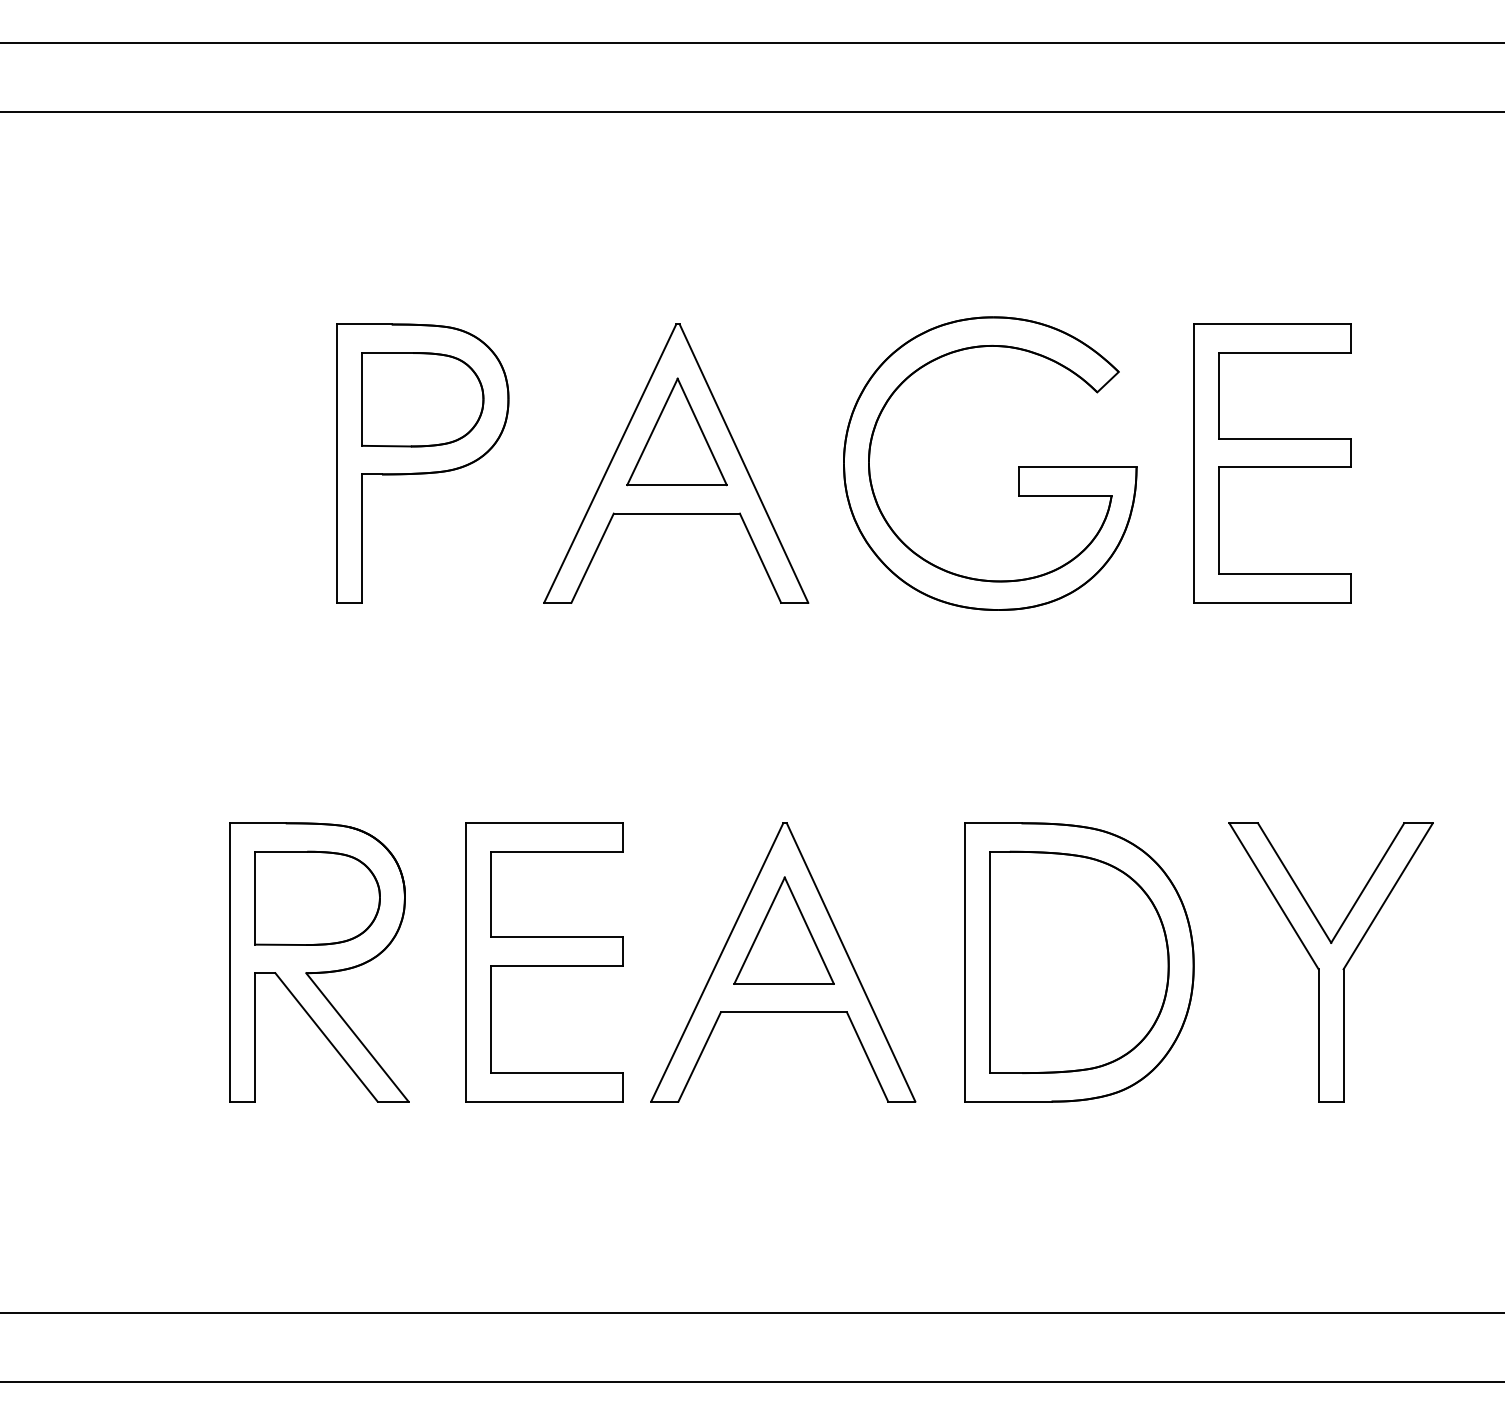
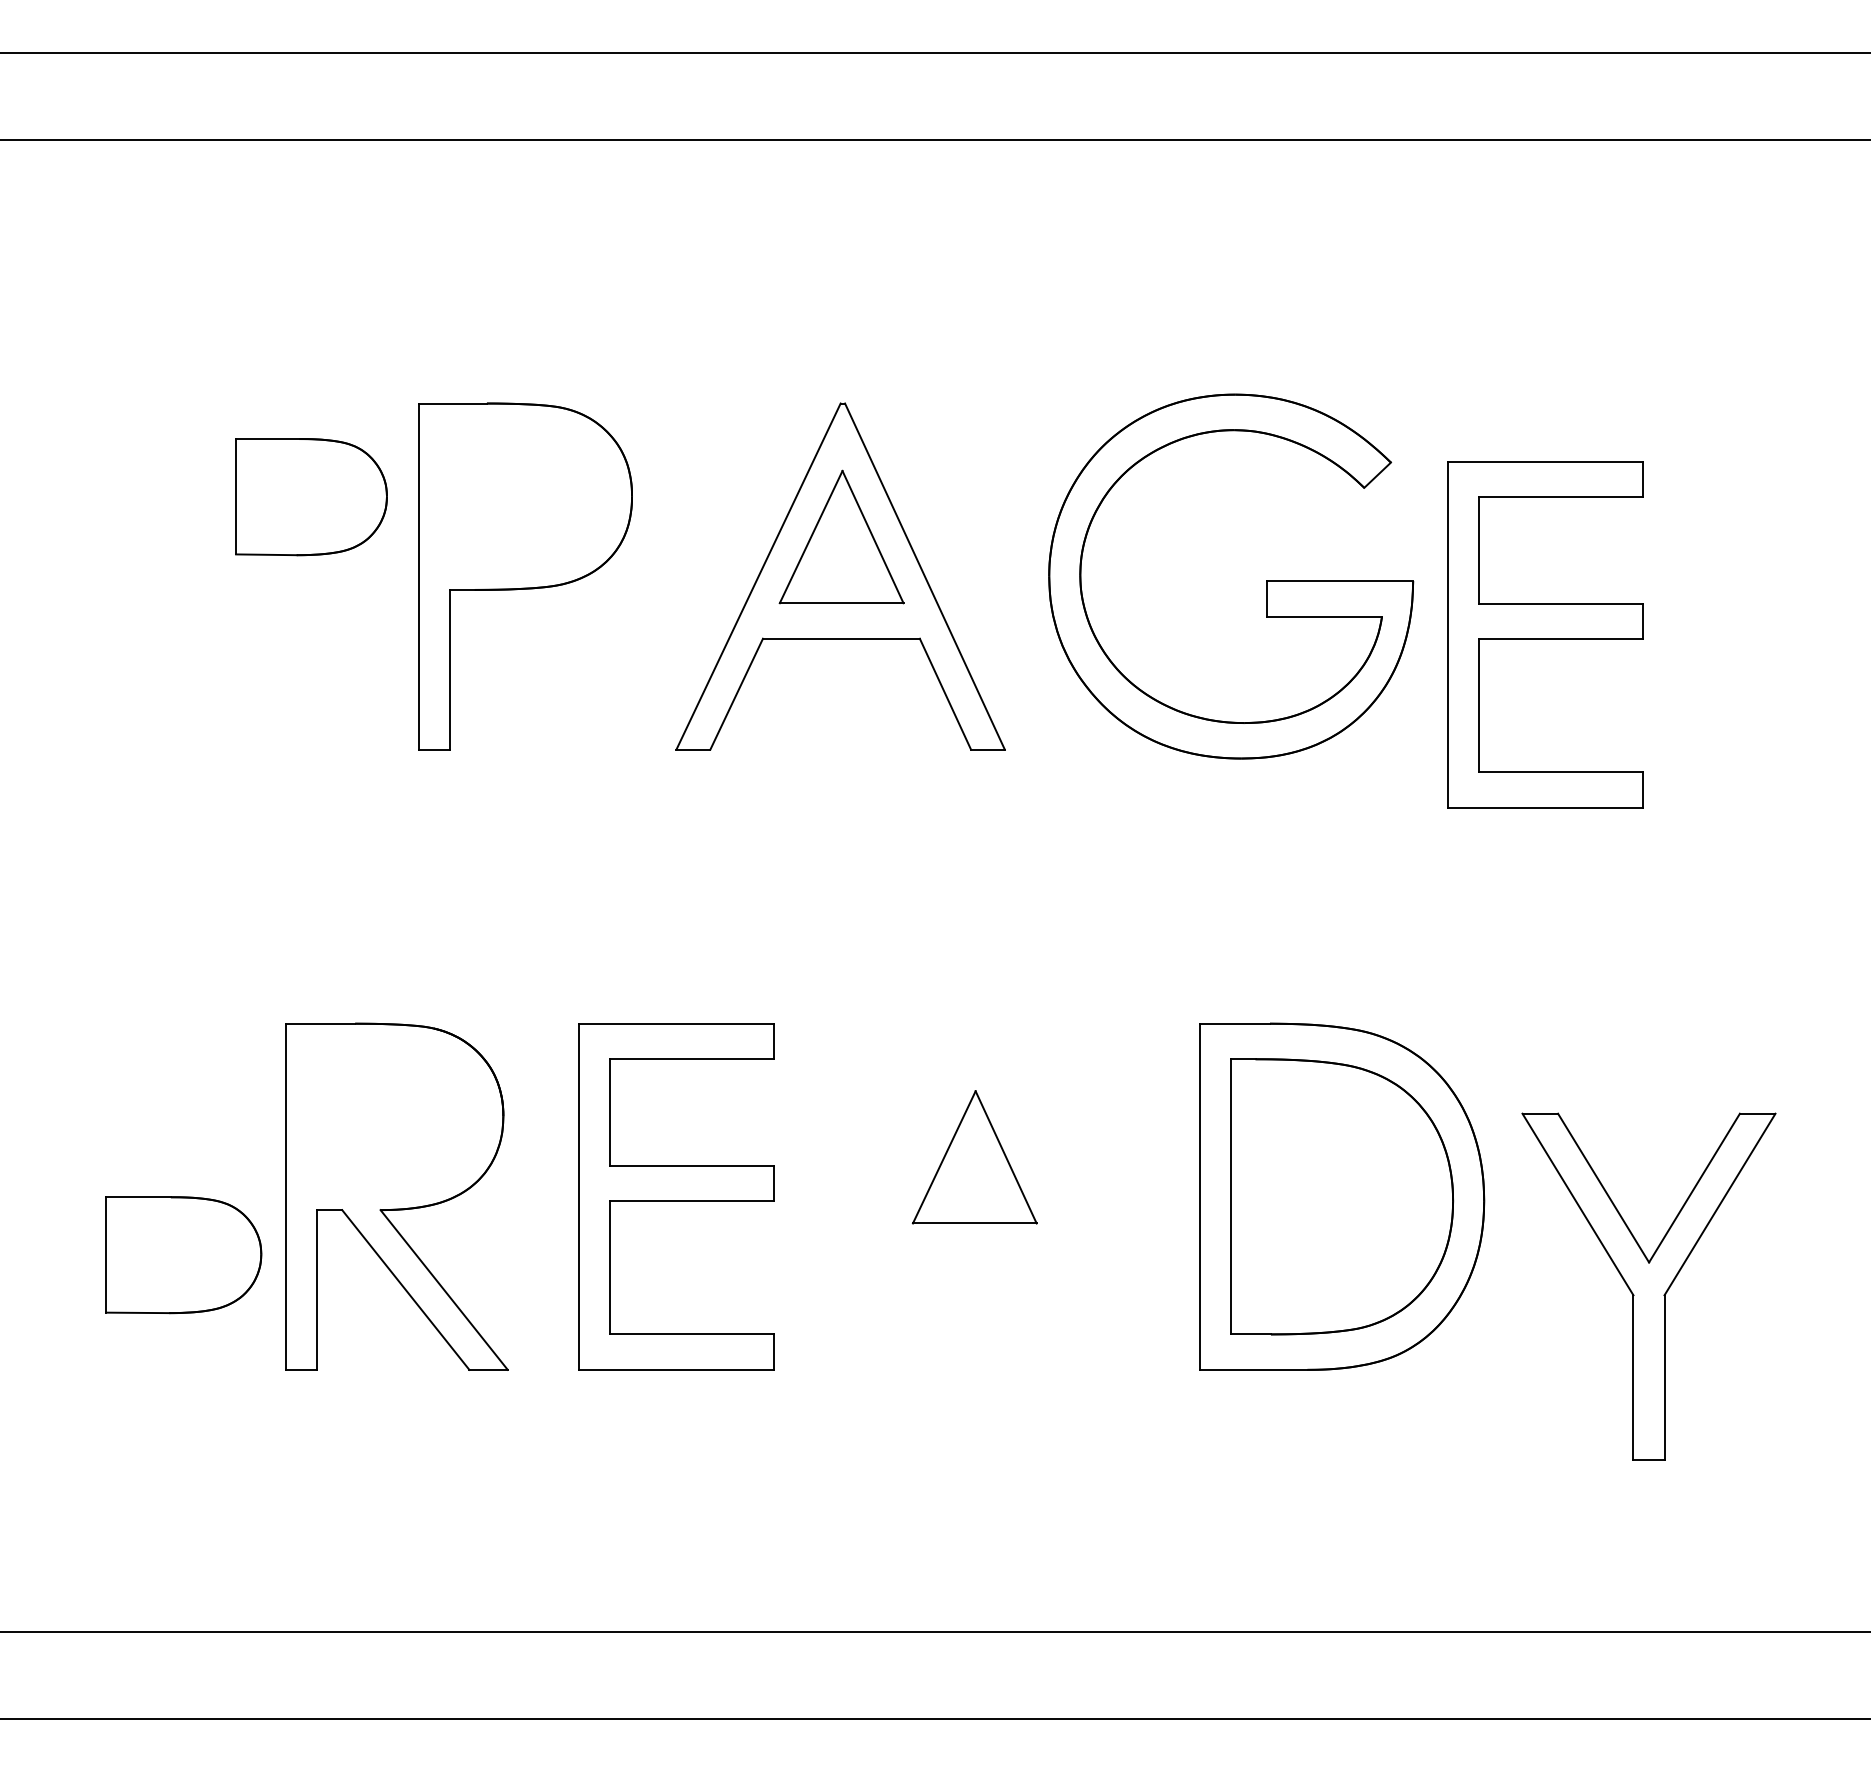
part: (422, 400) -> (311, 497), moved
part: (1272, 463) -> (1545, 634), moved
part: (317, 898) -> (183, 1255), moved
part: (783, 962) -> (973, 1196), removed
part: (1330, 962) -> (1648, 1286), moved

